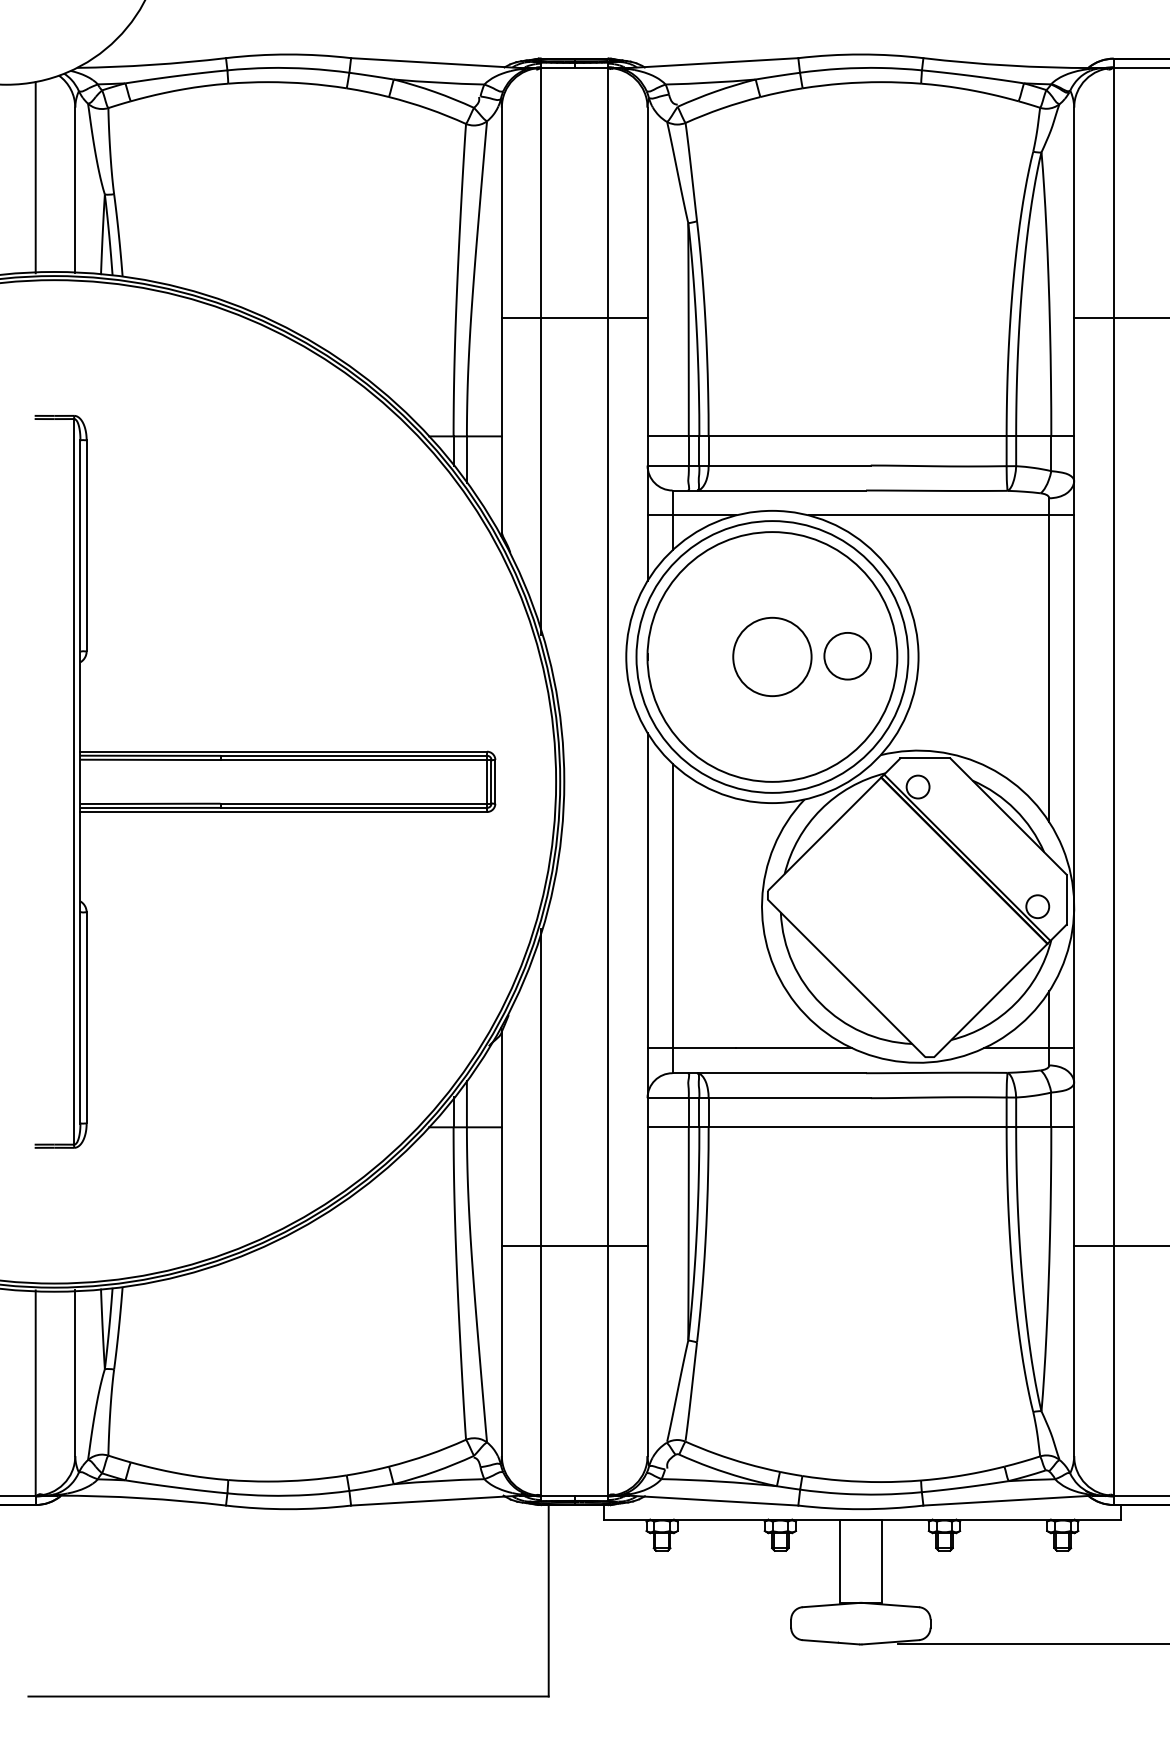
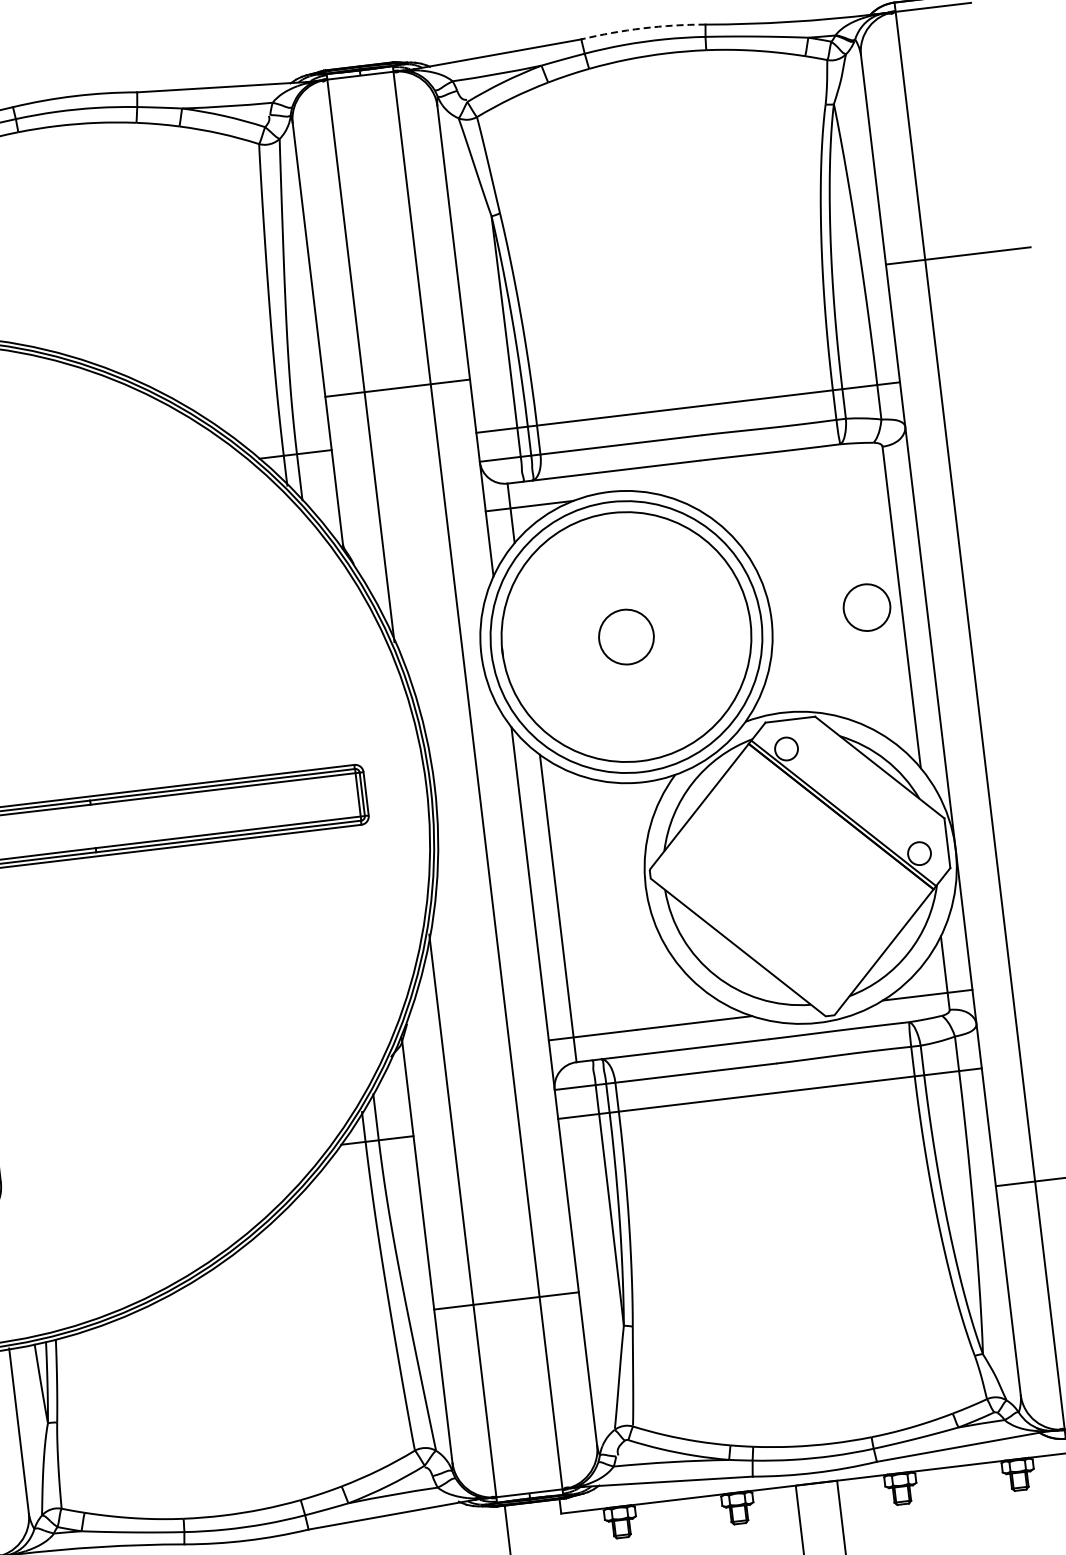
arc: (860, 54) -> (642, 28), solid -> dashed
line: (574, 317) -> (397, 387), moved
line: (941, 515) -> (777, 476), removed
circle: (772, 656) -> (626, 636), size x0.7
circle: (847, 656) -> (866, 607), moved
line: (574, 1245) -> (506, 1300), moved

